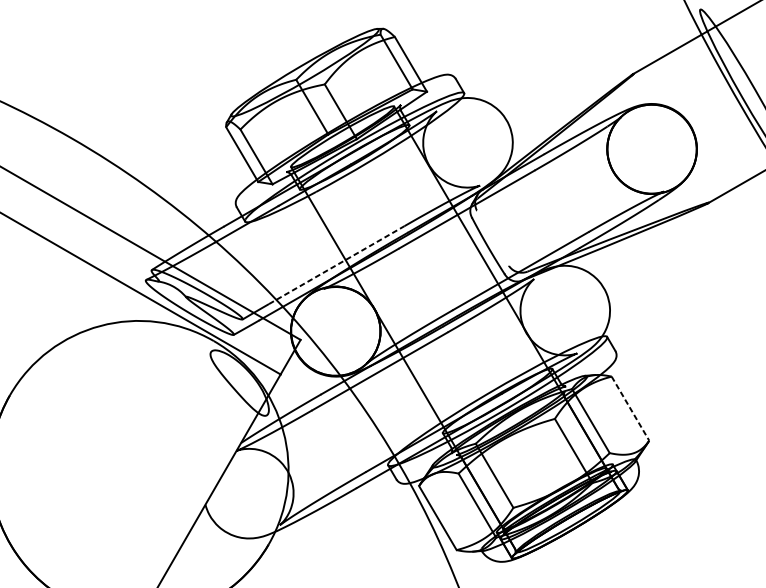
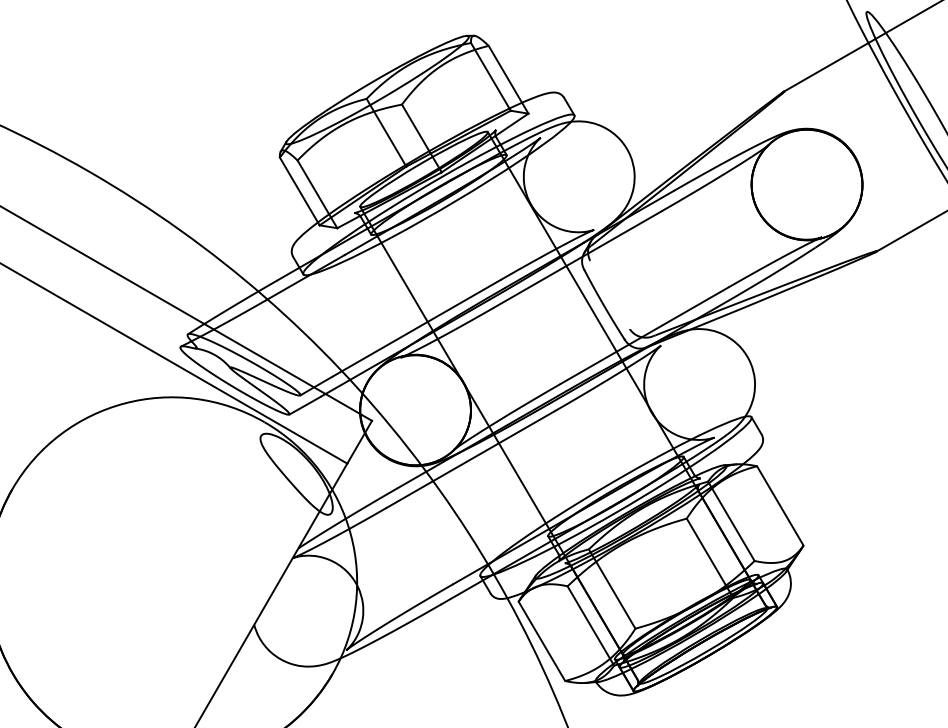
line: (336, 265) -> (416, 328), dashed -> solid
line: (630, 408) -> (780, 505), dashed -> solid

